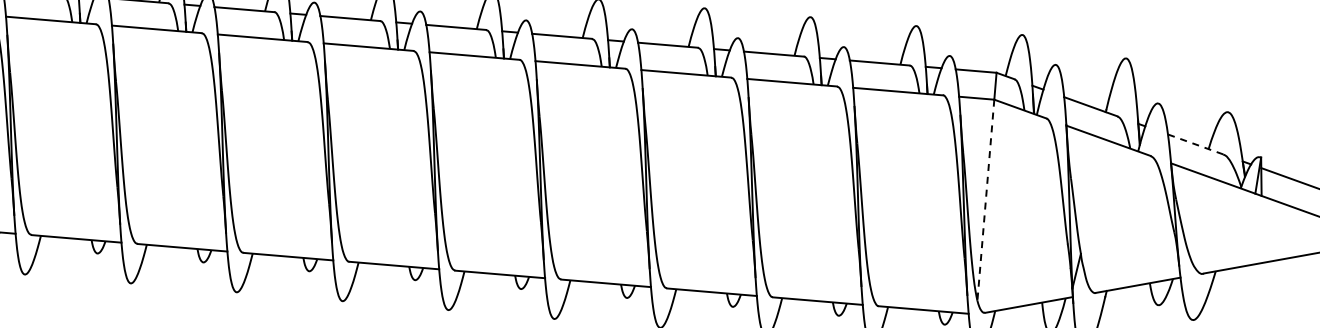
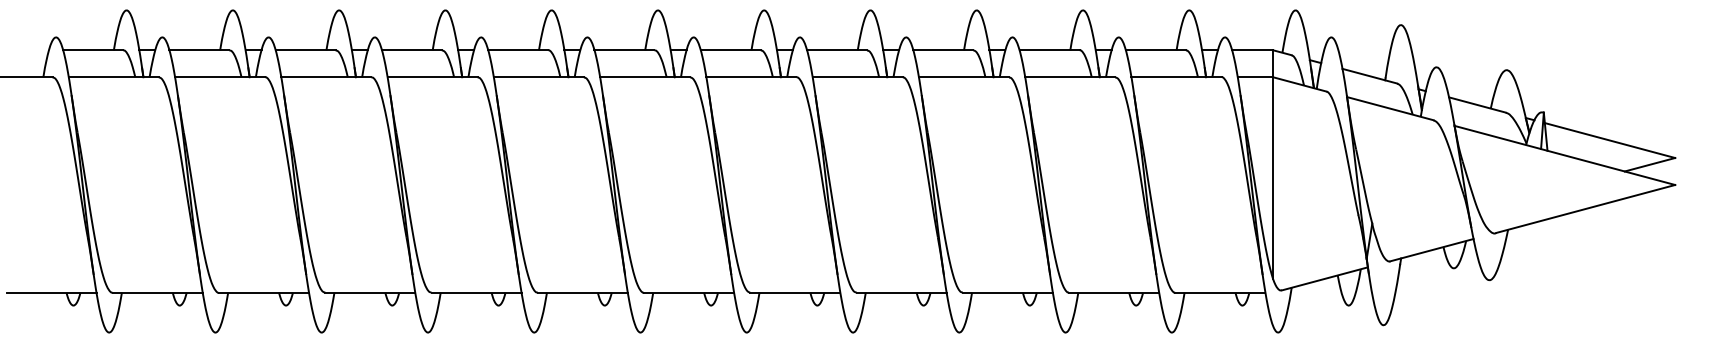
line: (1194, 143) -> (1476, 104), dashed -> solid
line: (986, 200) -> (1273, 178), dashed -> solid

